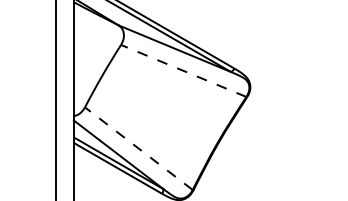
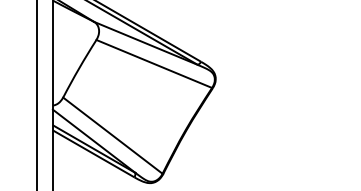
line: (183, 70) -> (154, 63), dashed -> solid
line: (138, 148) -> (112, 135), dashed -> solid

